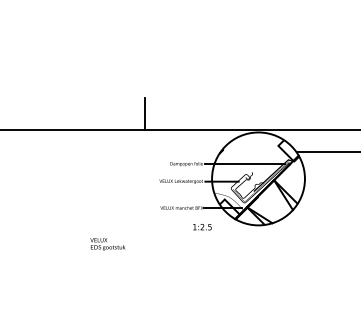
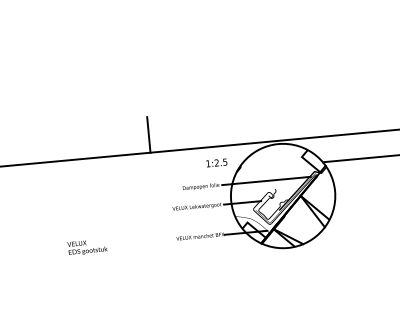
text: (202, 227) -> (216, 163), moved
text: (107, 244) -> (87, 247), moved

